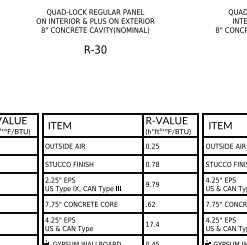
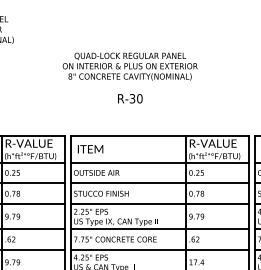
text: (95, 31) -> (130, 78), moved

